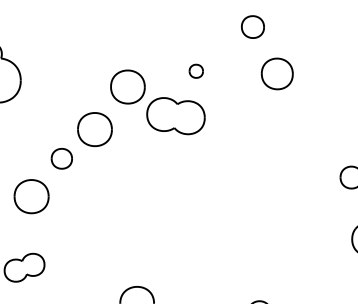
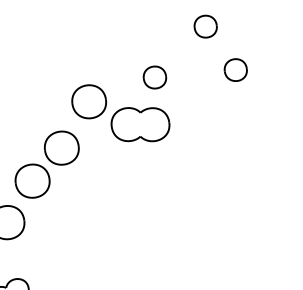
part: (196, 71) -> (155, 77), size x1.67
part: (277, 73) -> (235, 69), size x0.71
part: (61, 158) -> (32, 181), size x1.67

